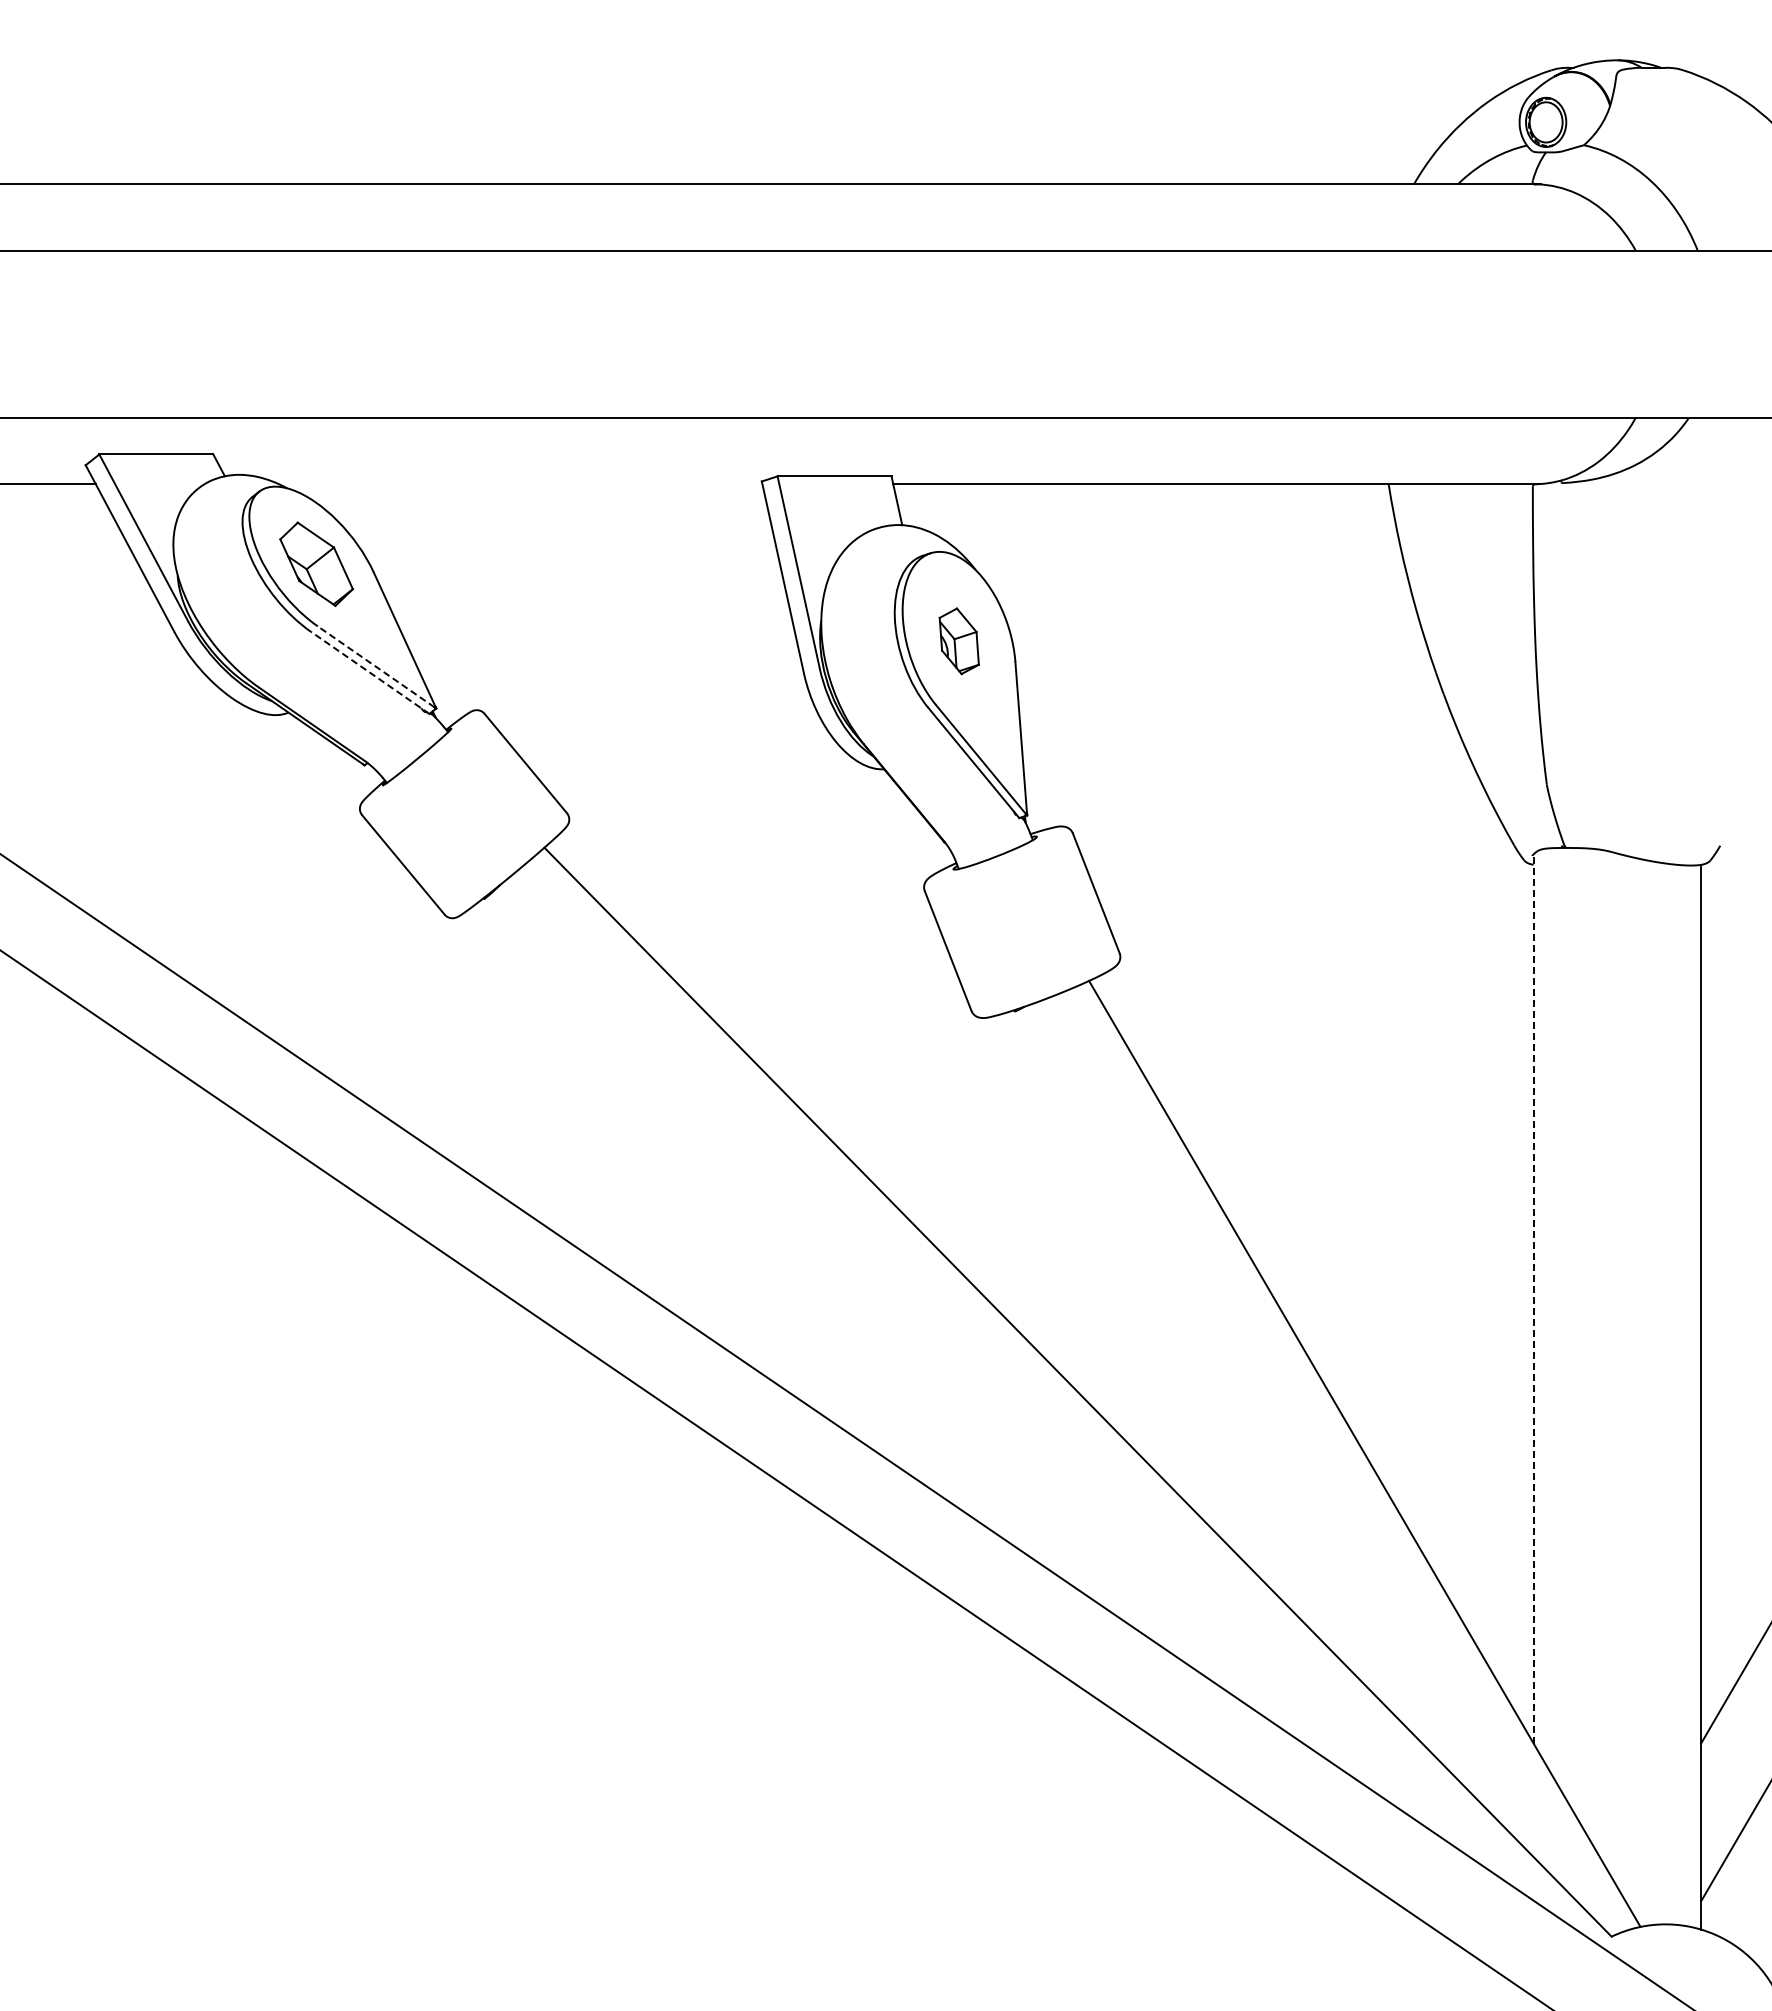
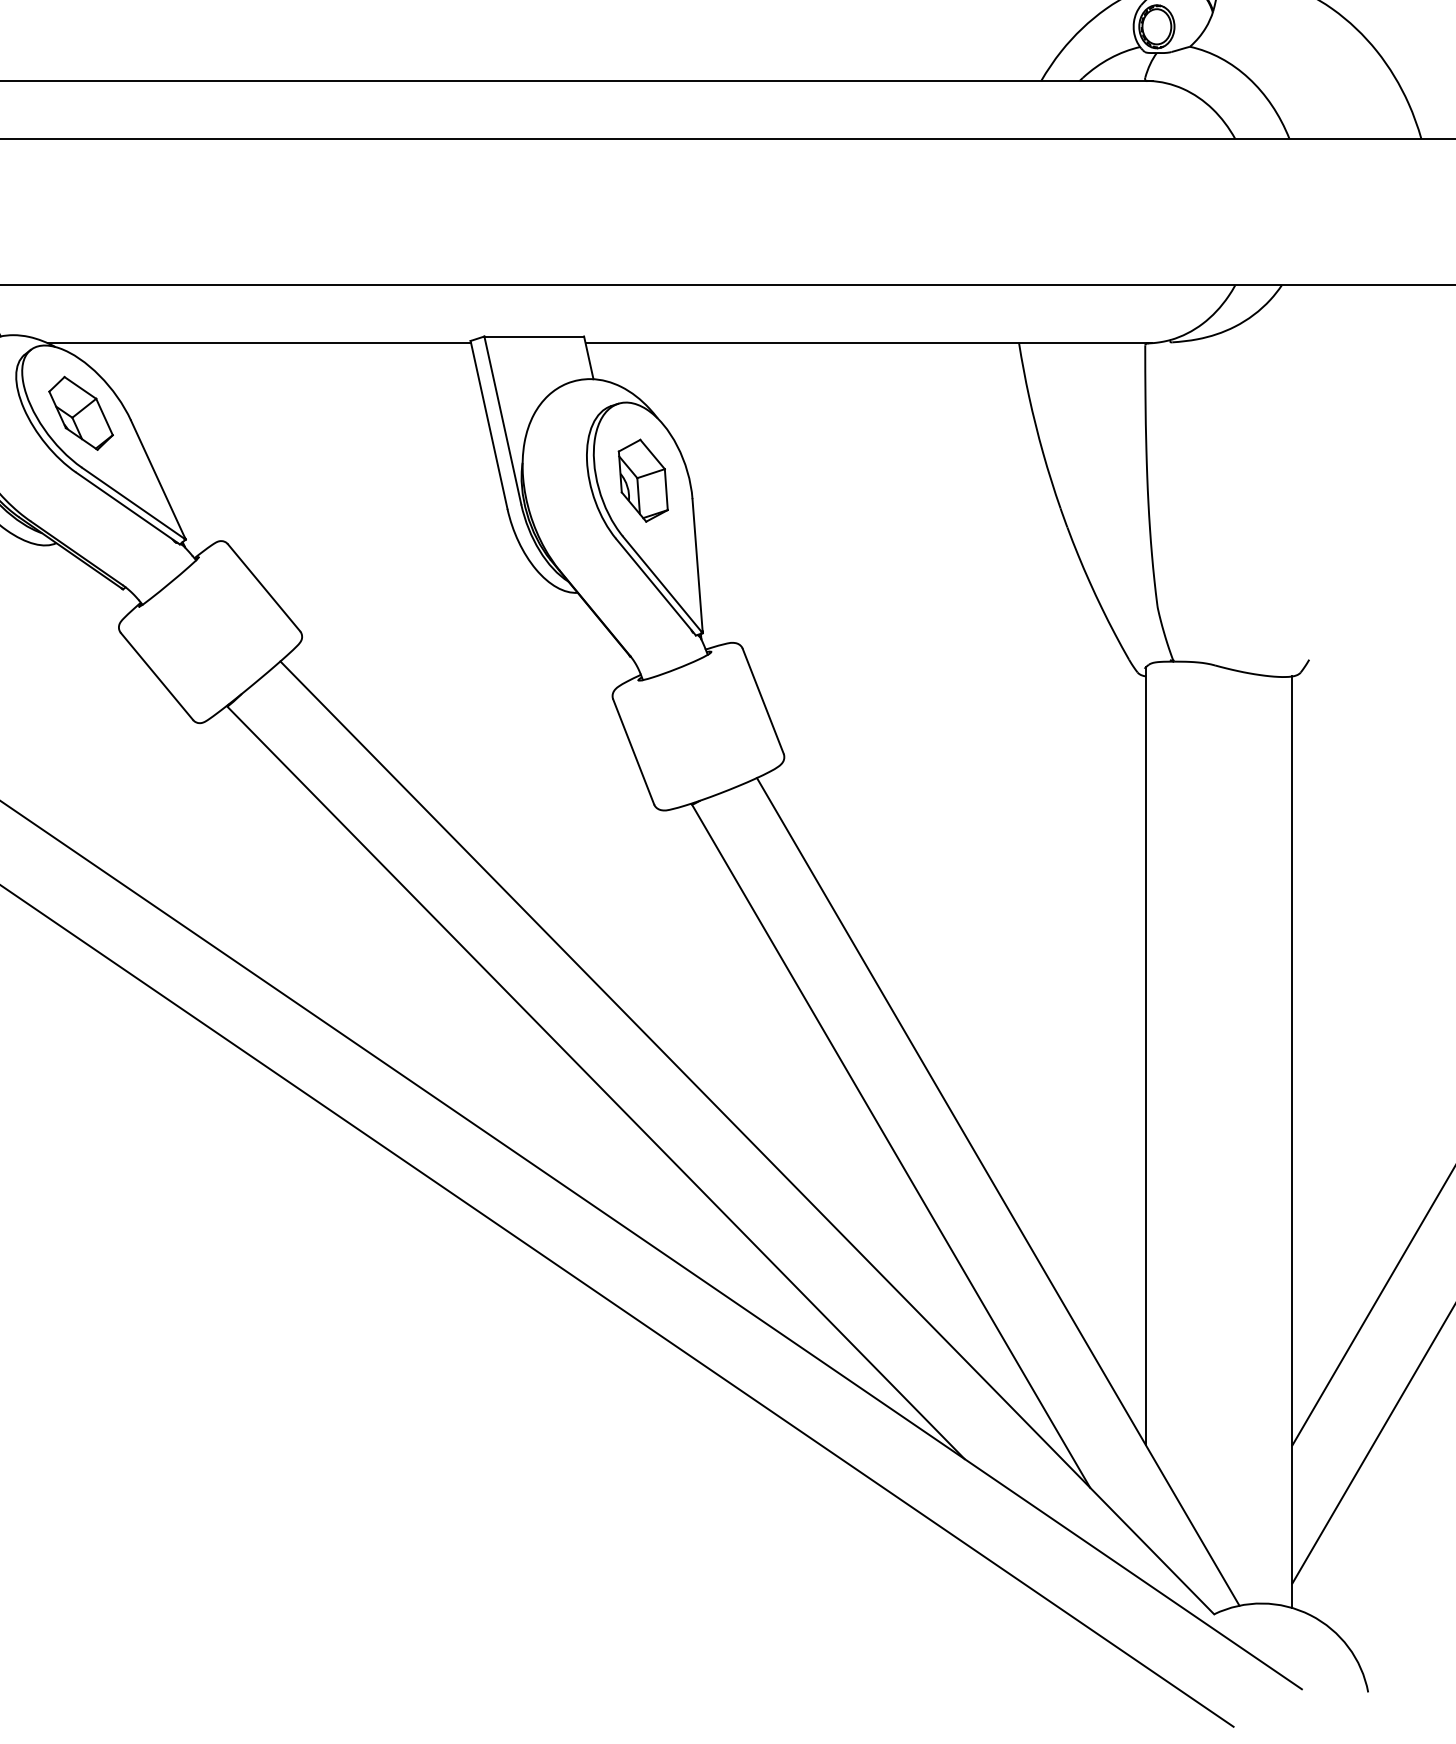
line: (520, 484) -> (259, 343), added
part: (959, 641) -> (643, 481), size x1.43
line: (375, 666) -> (132, 502), dashed -> solid
line: (369, 672) -> (127, 508), dashed -> solid
line: (1533, 1298) -> (1145, 1055), dashed -> solid
line: (904, 1329) -> (595, 1083), added
line: (1241, 1401) -> (890, 1146), added

